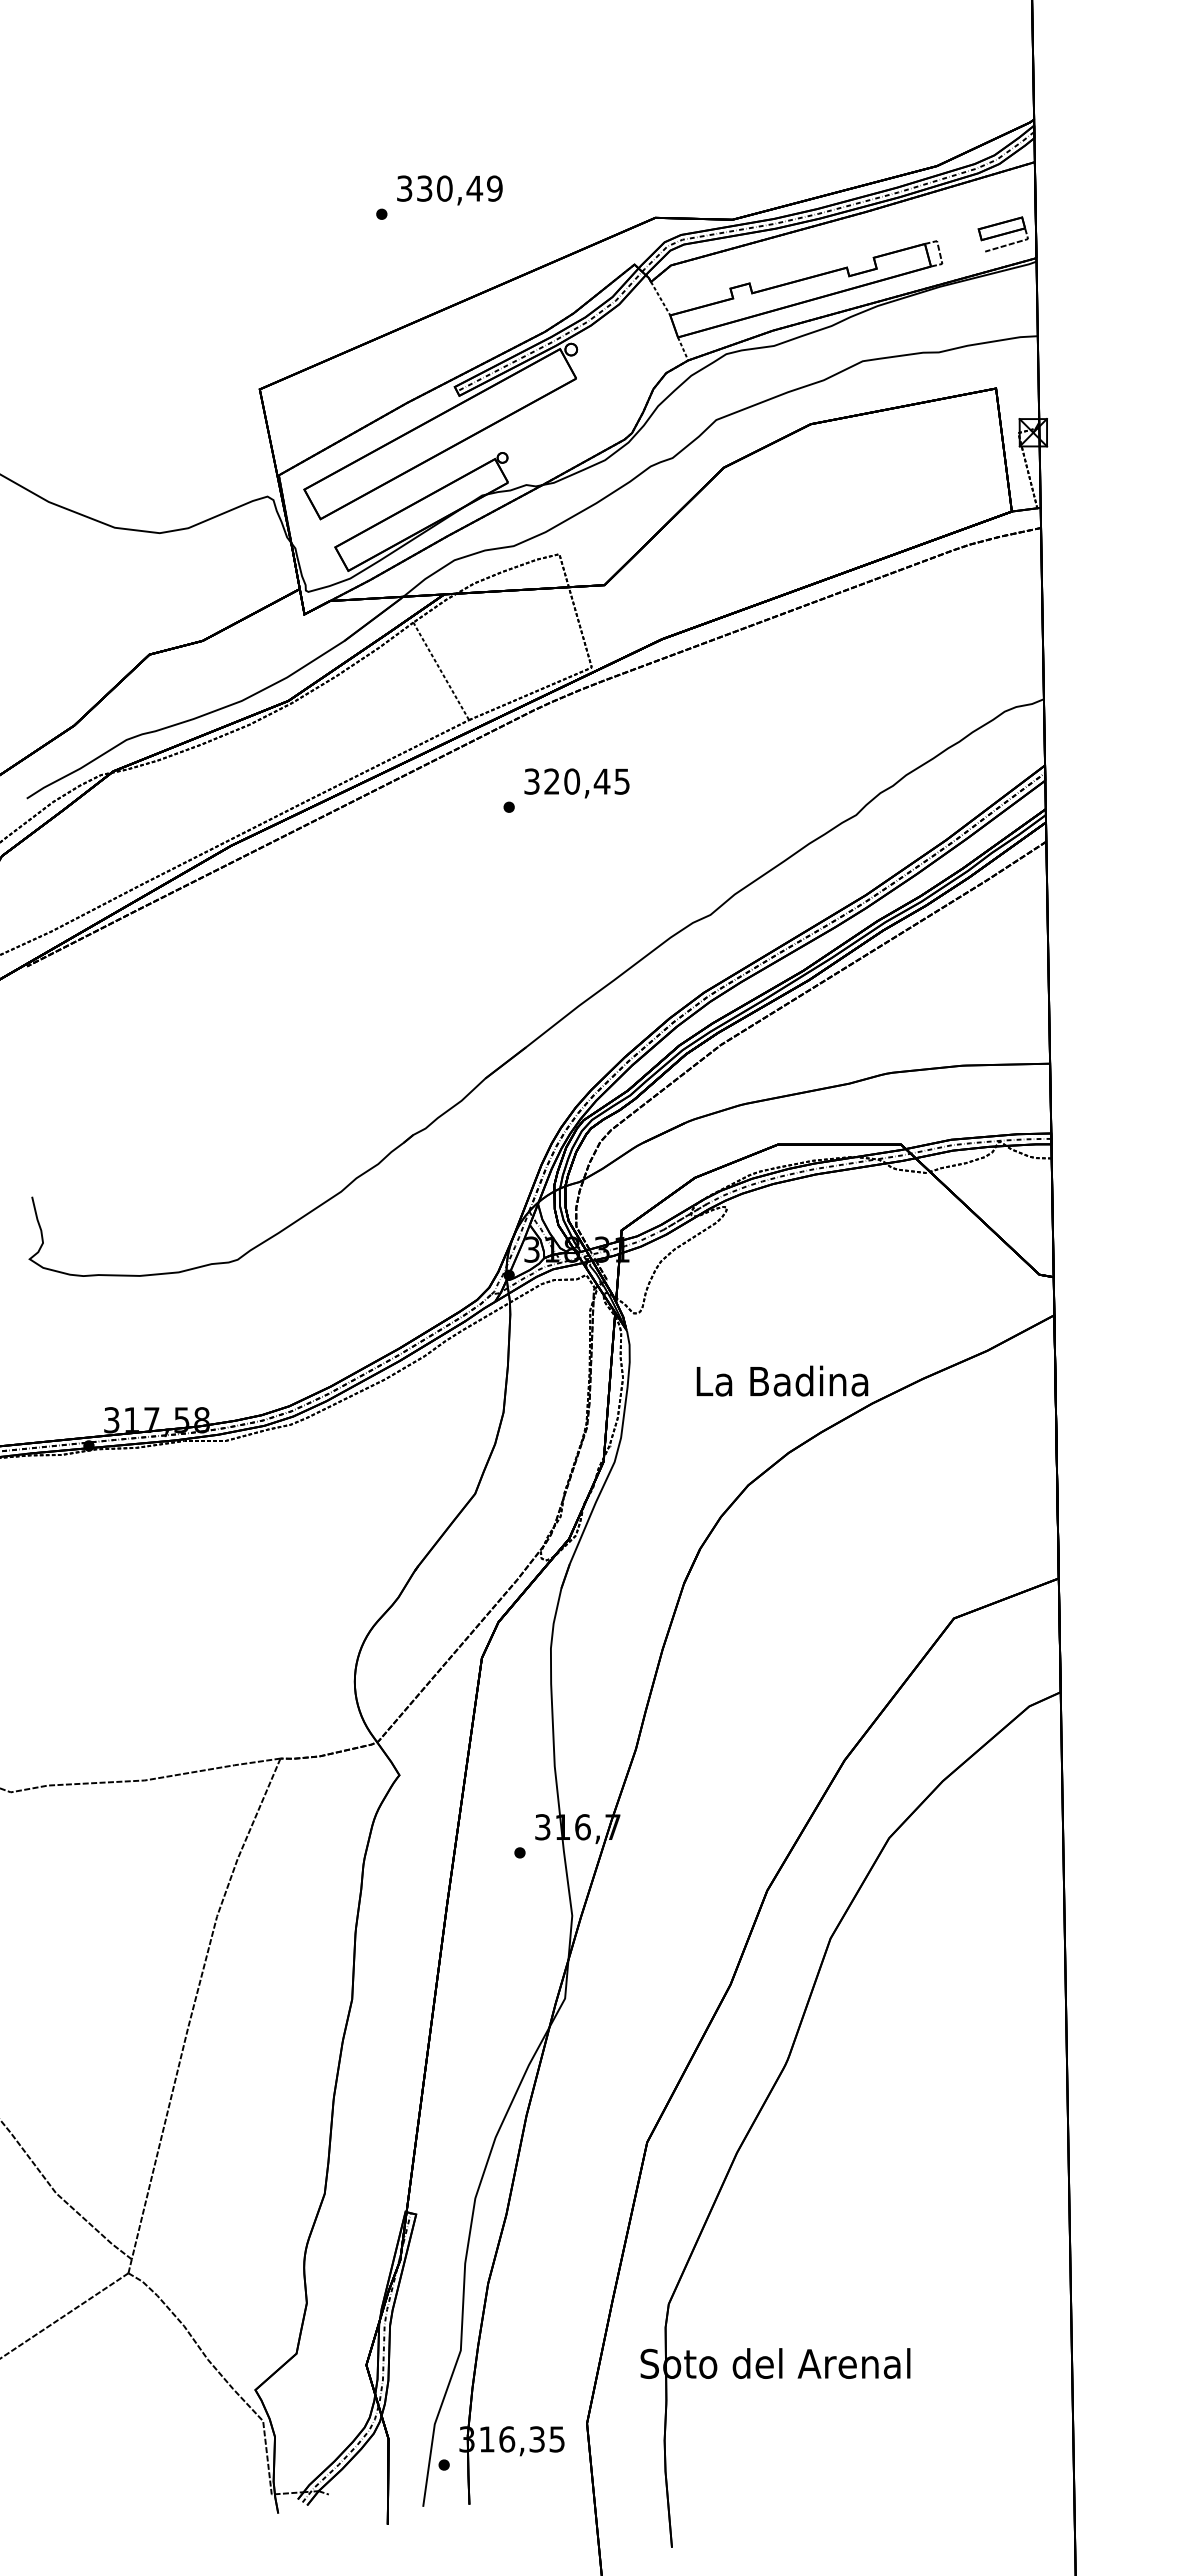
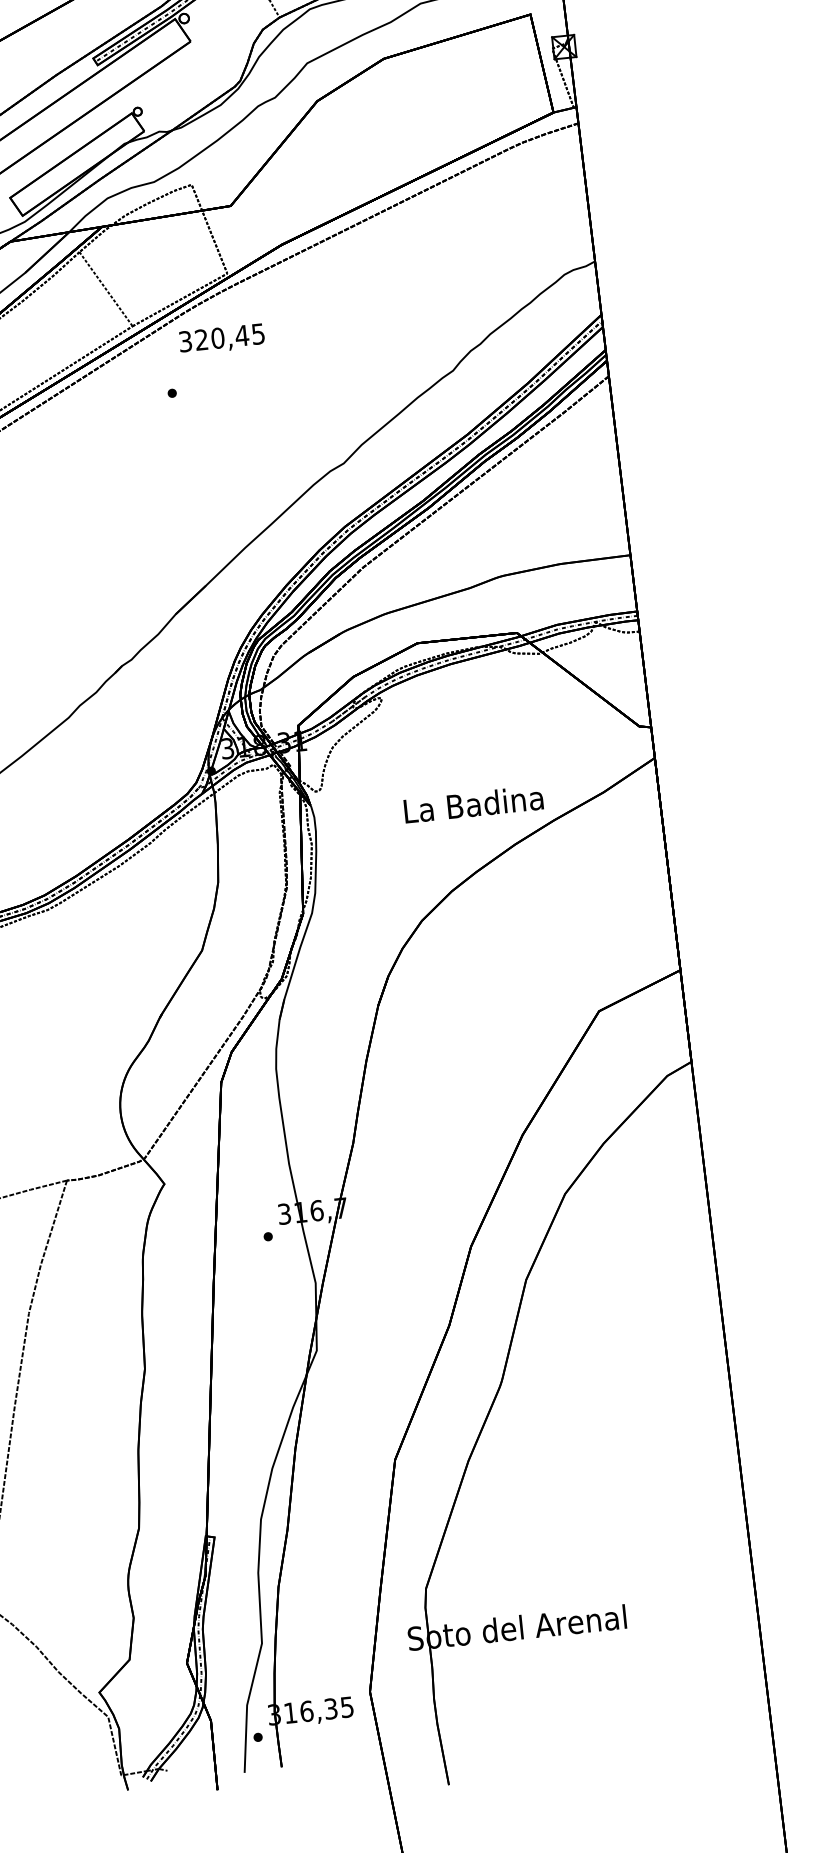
text: (576, 783) -> (221, 339), moved
text: (782, 1380) -> (473, 803), moved

